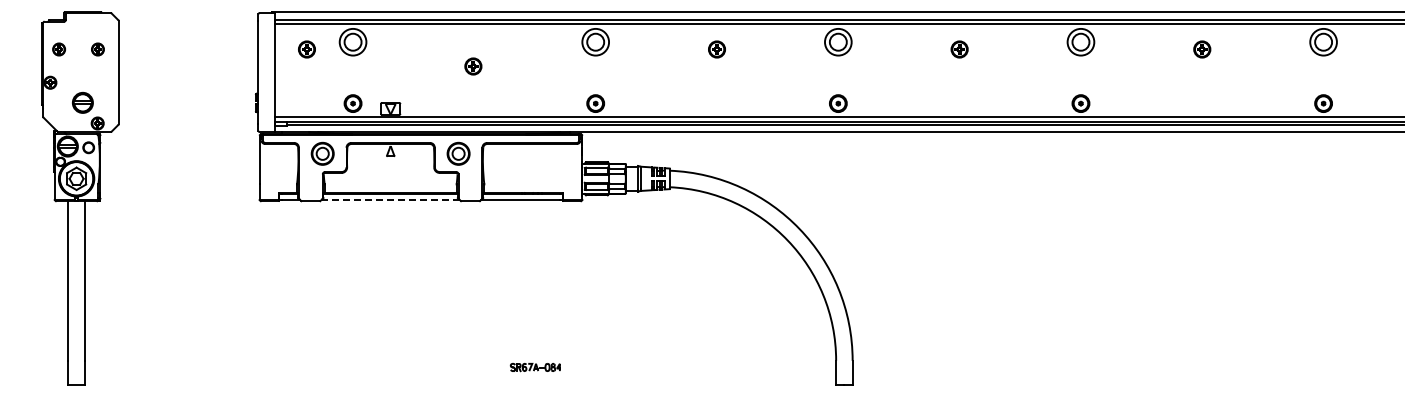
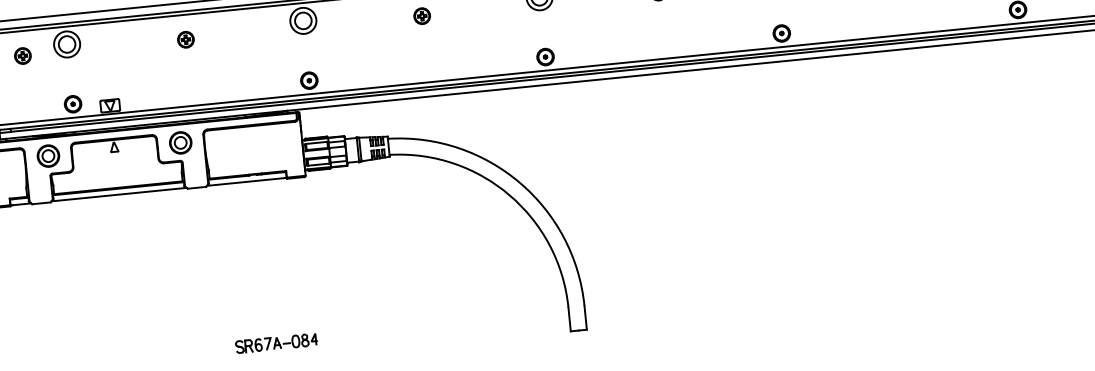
part: (473, 66) -> (186, 39), moved
line: (390, 200) -> (118, 194), dashed -> solid
part: (535, 367) -> (276, 343), size x1.67

